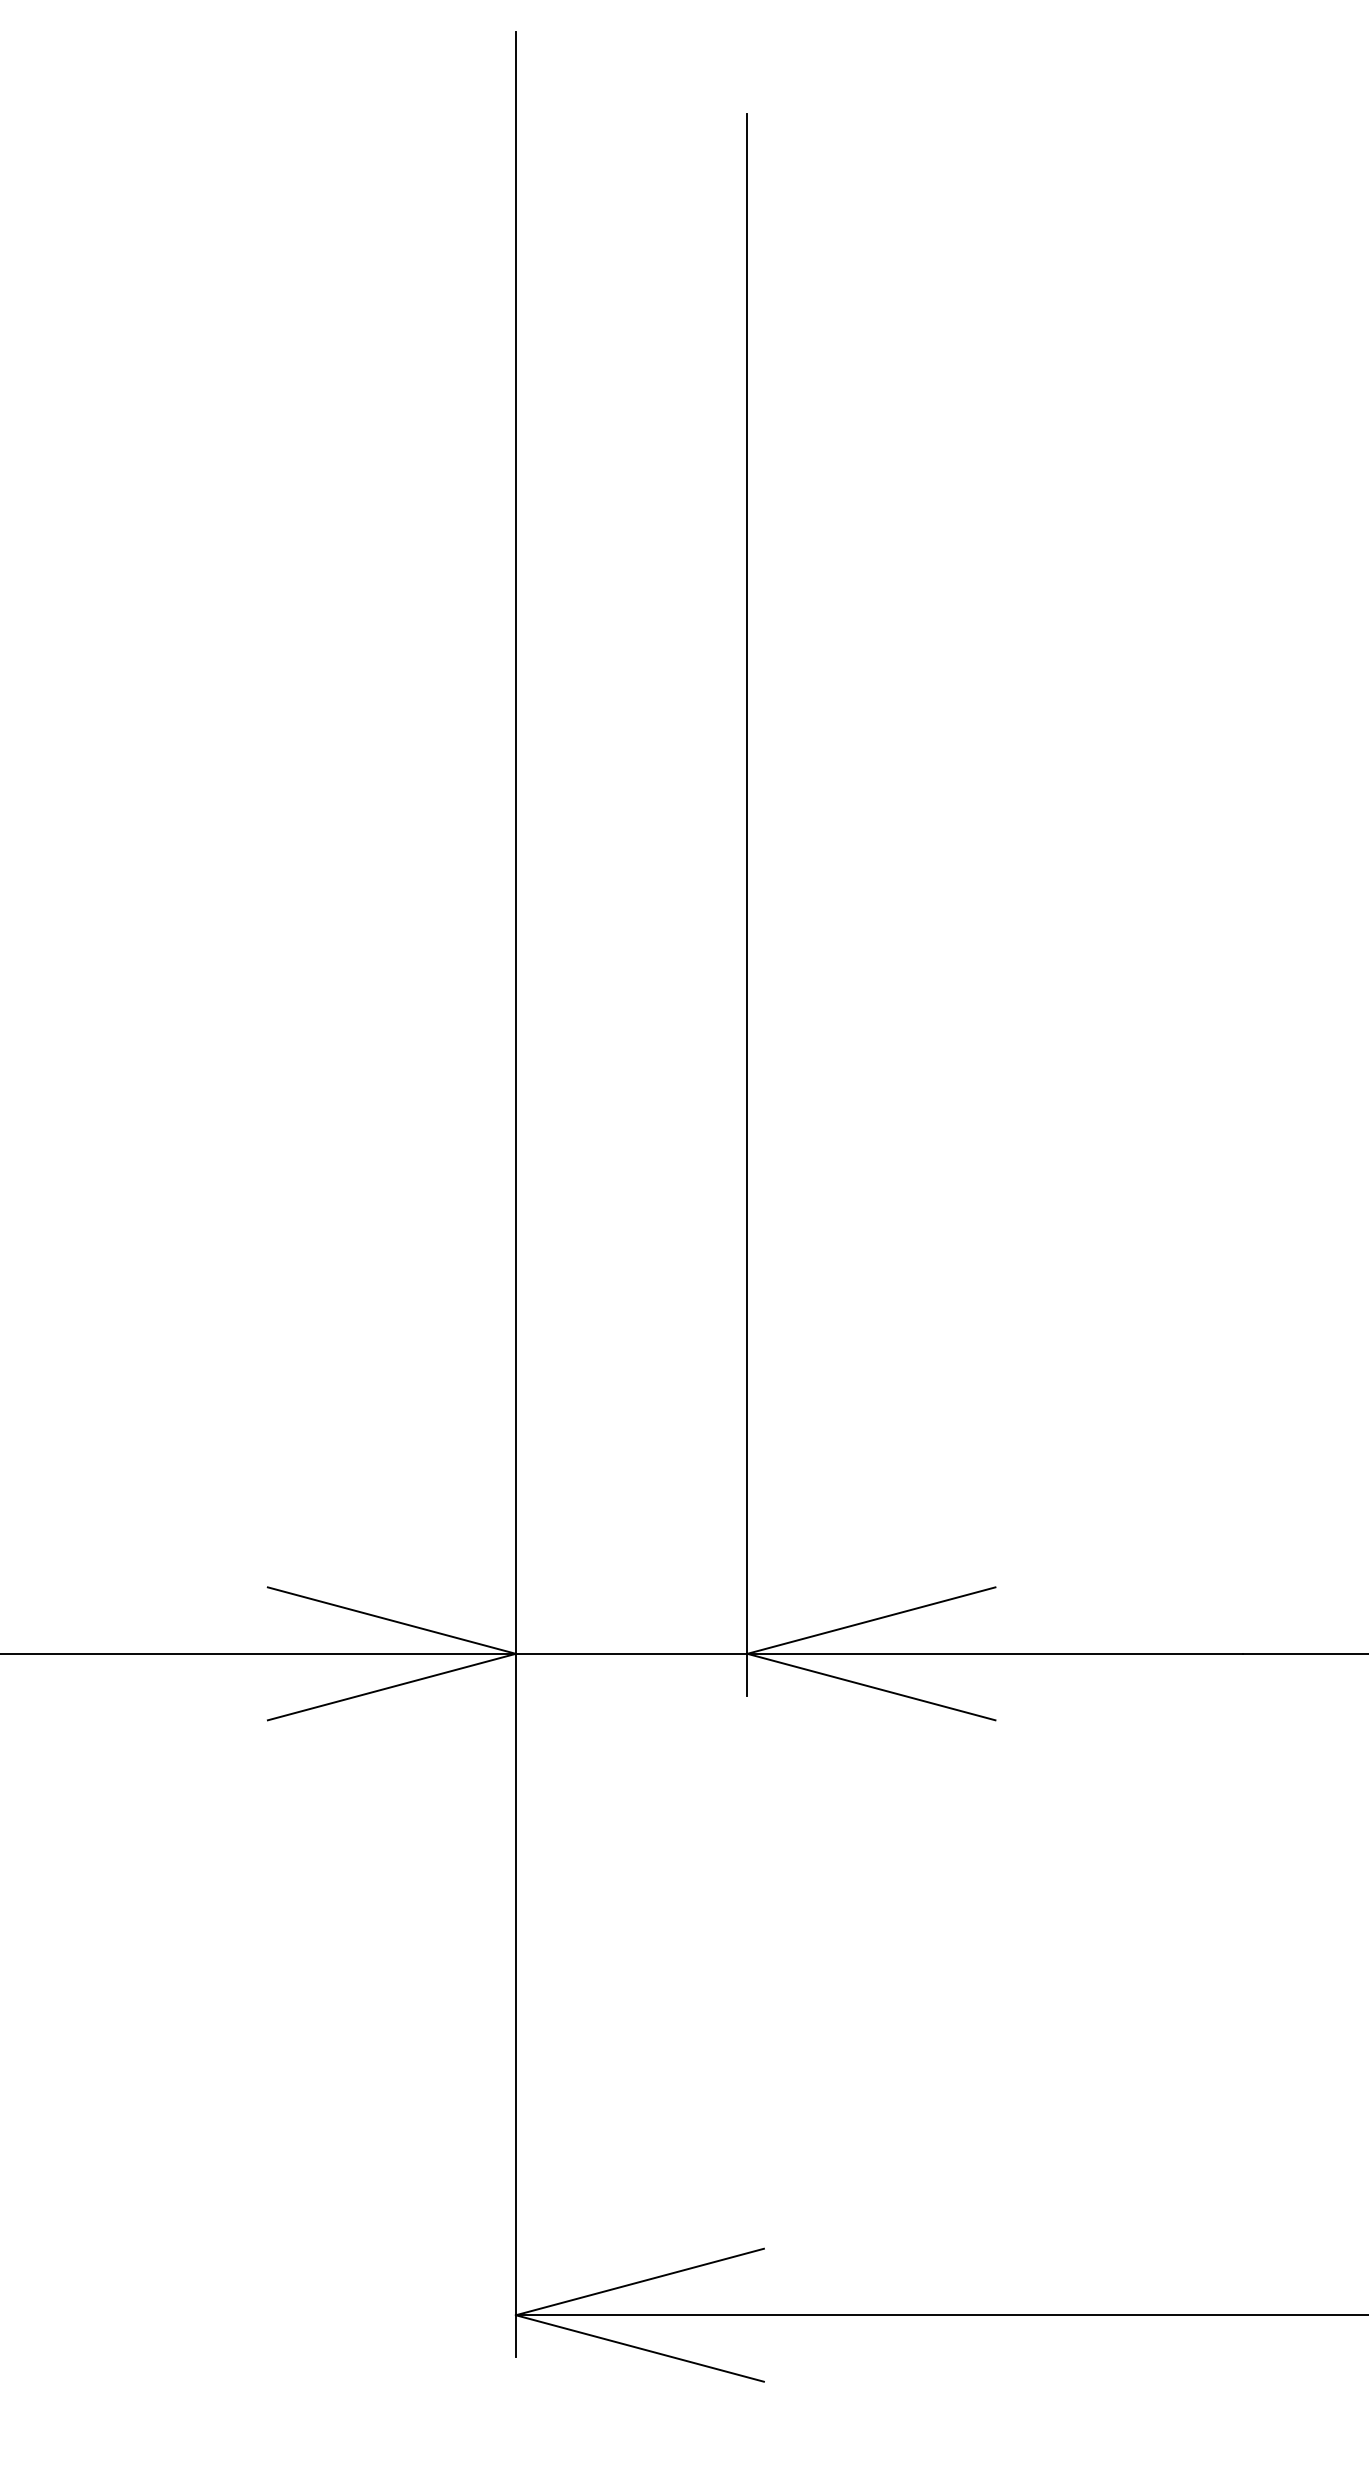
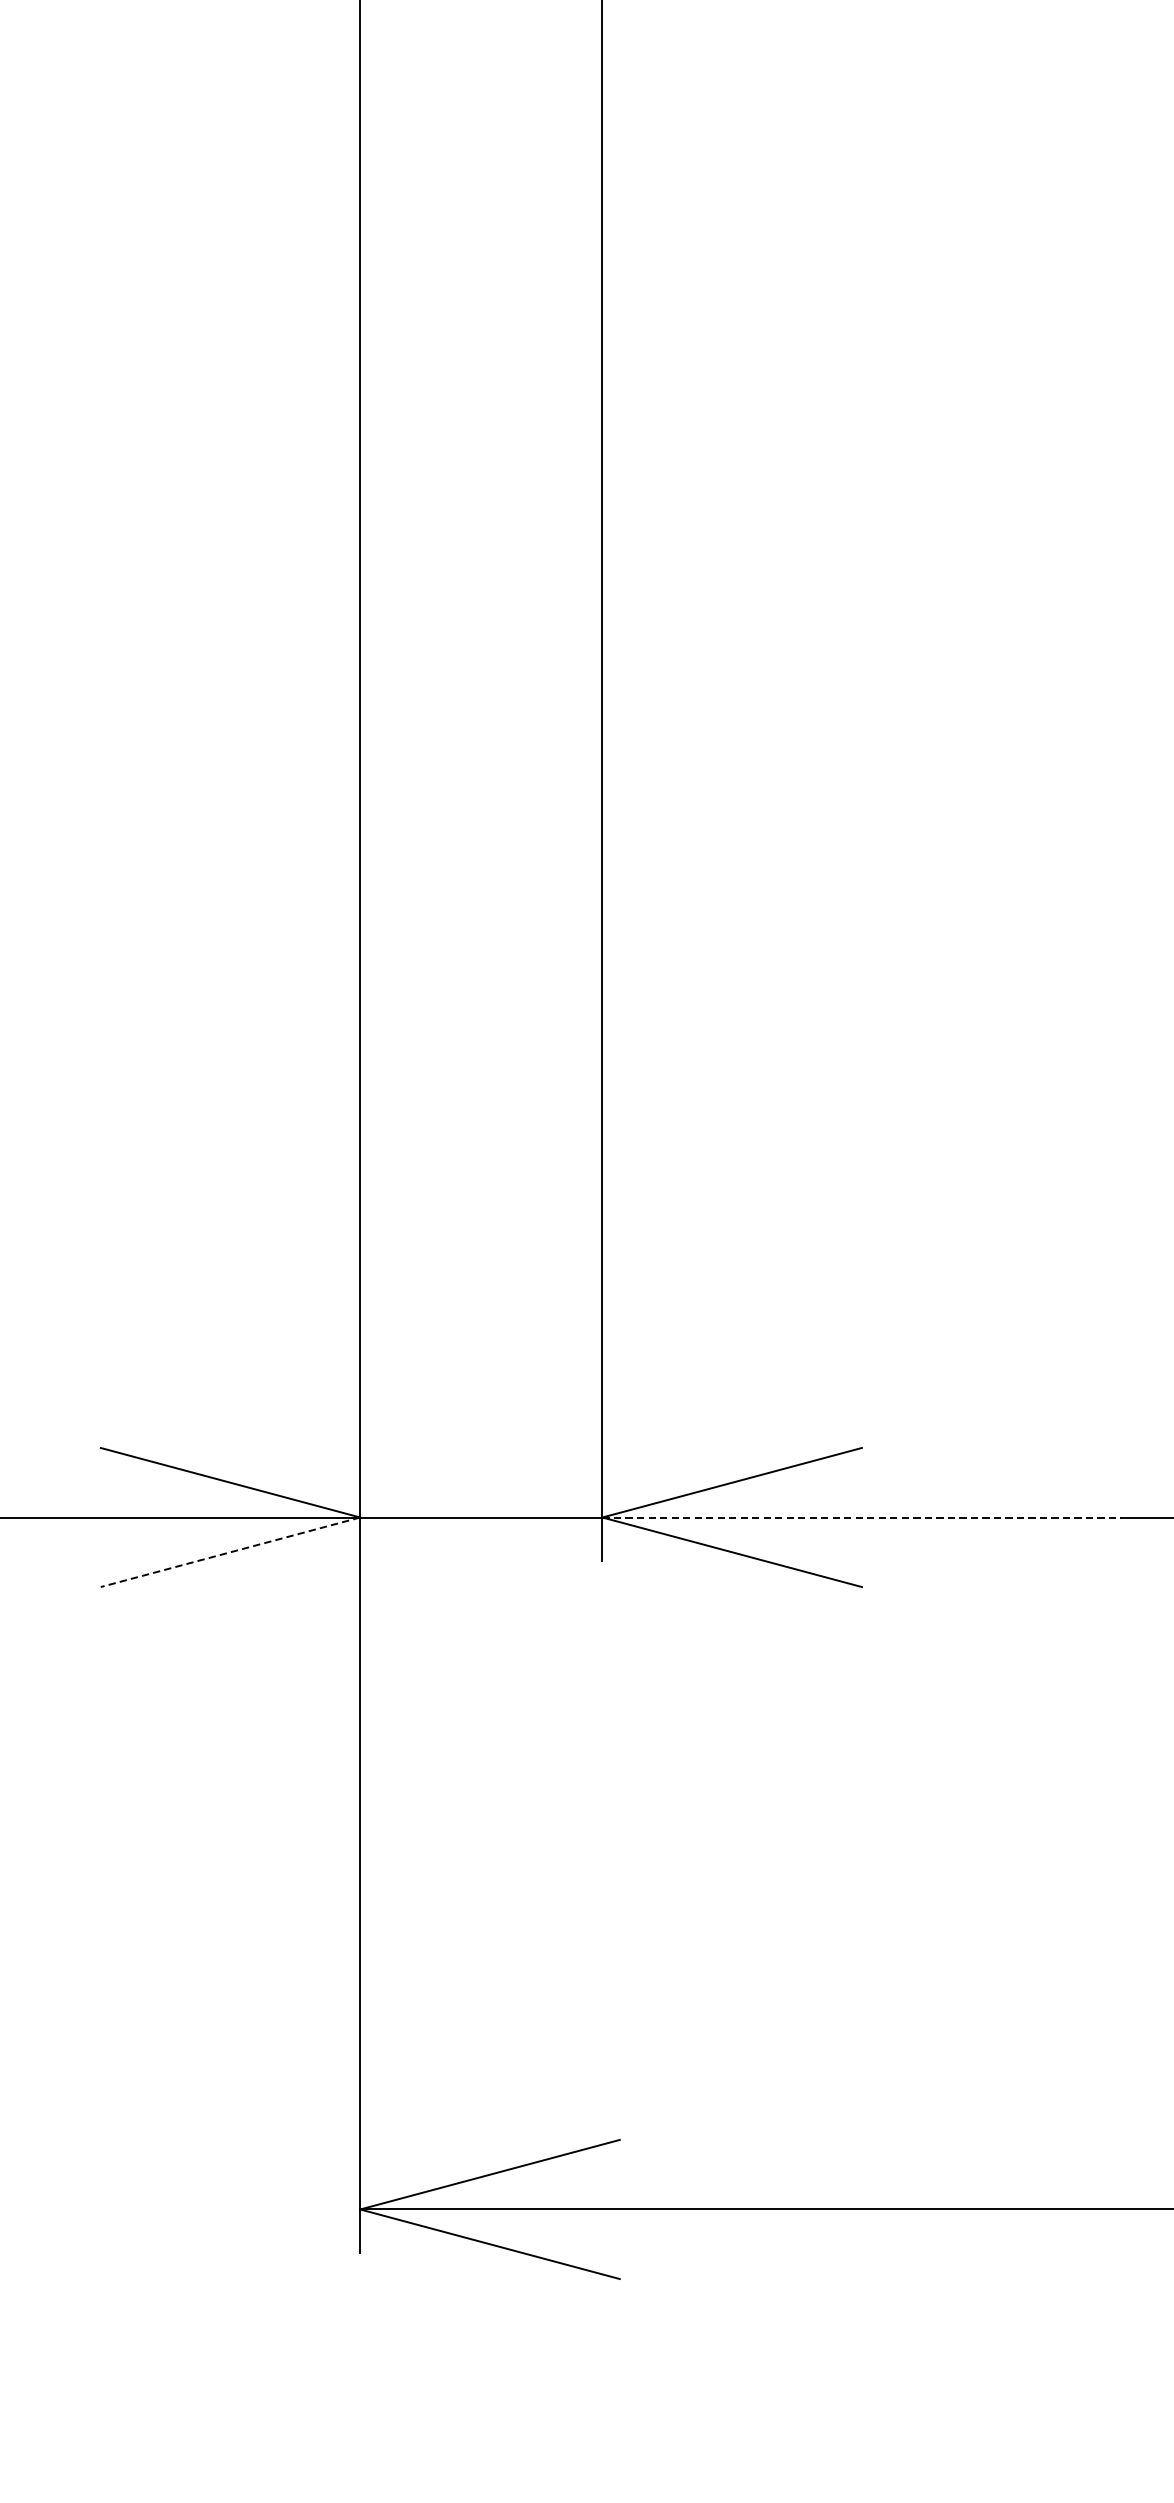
line: (995, 1653) -> (862, 1517), solid -> dashed
line: (391, 1687) -> (230, 1552), solid -> dashed

